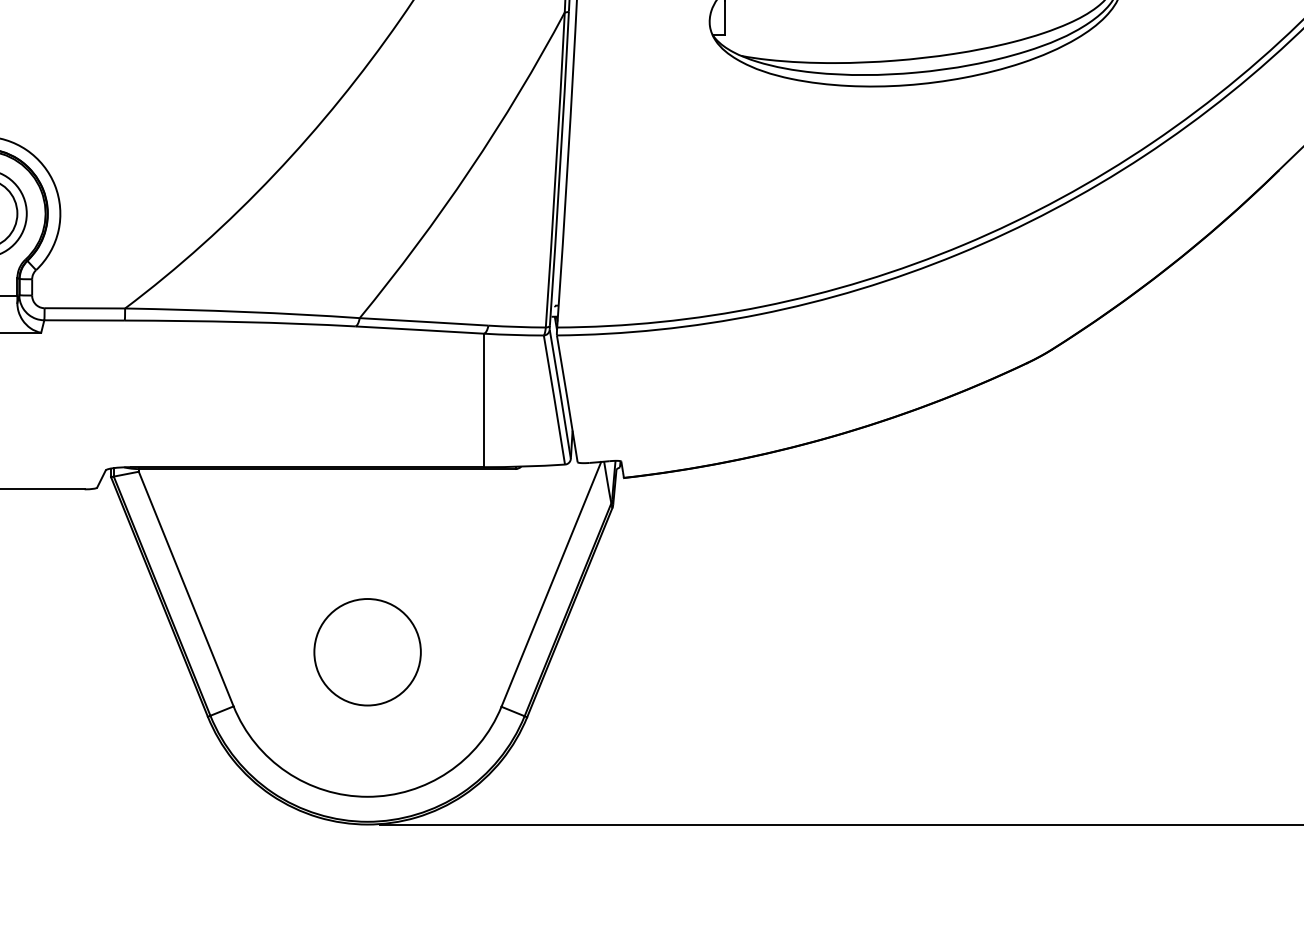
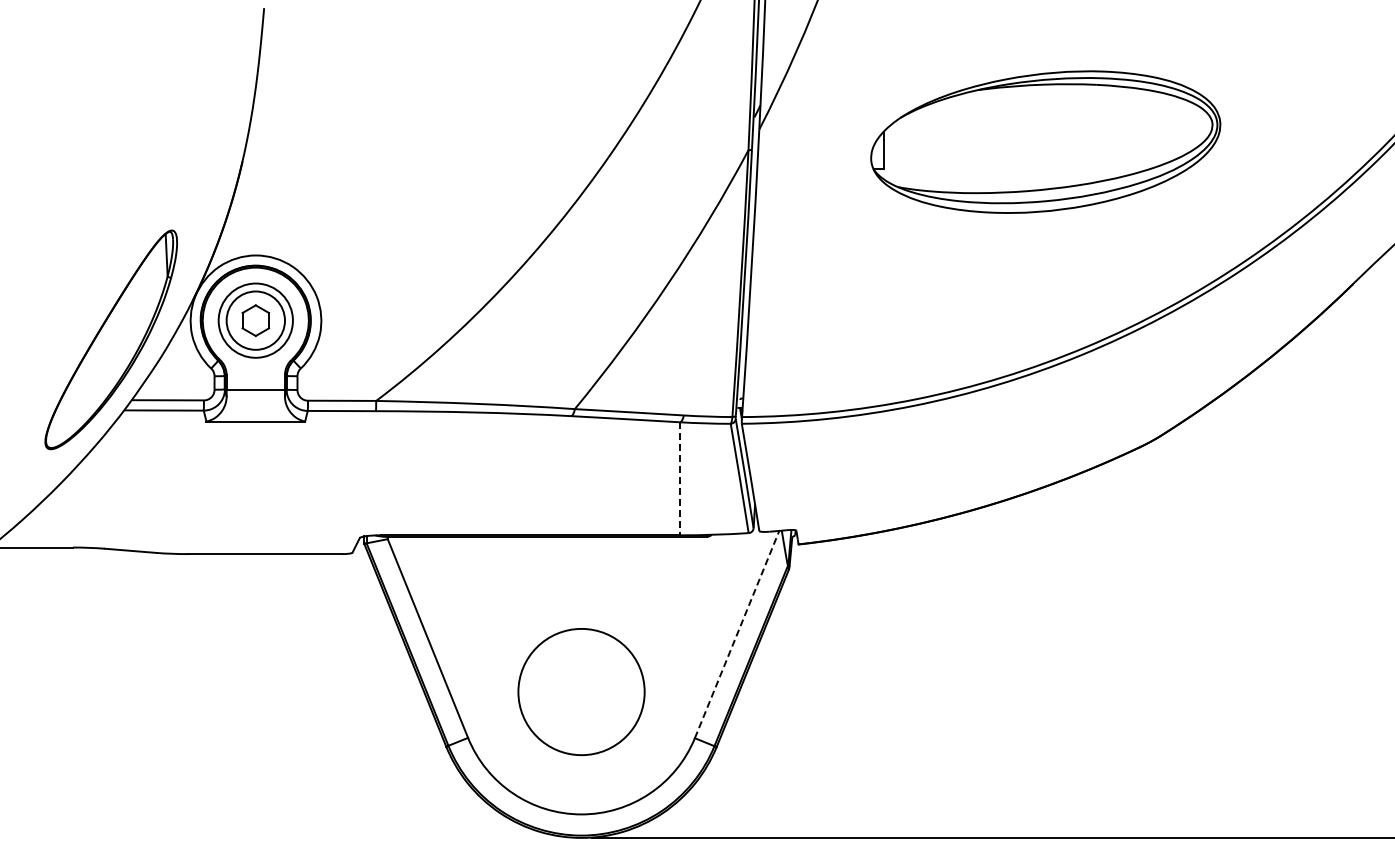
line: (484, 400) -> (680, 478), solid -> dashed
line: (551, 584) -> (737, 634), solid -> dashed
circle: (367, 651) -> (581, 691), size x1.4

